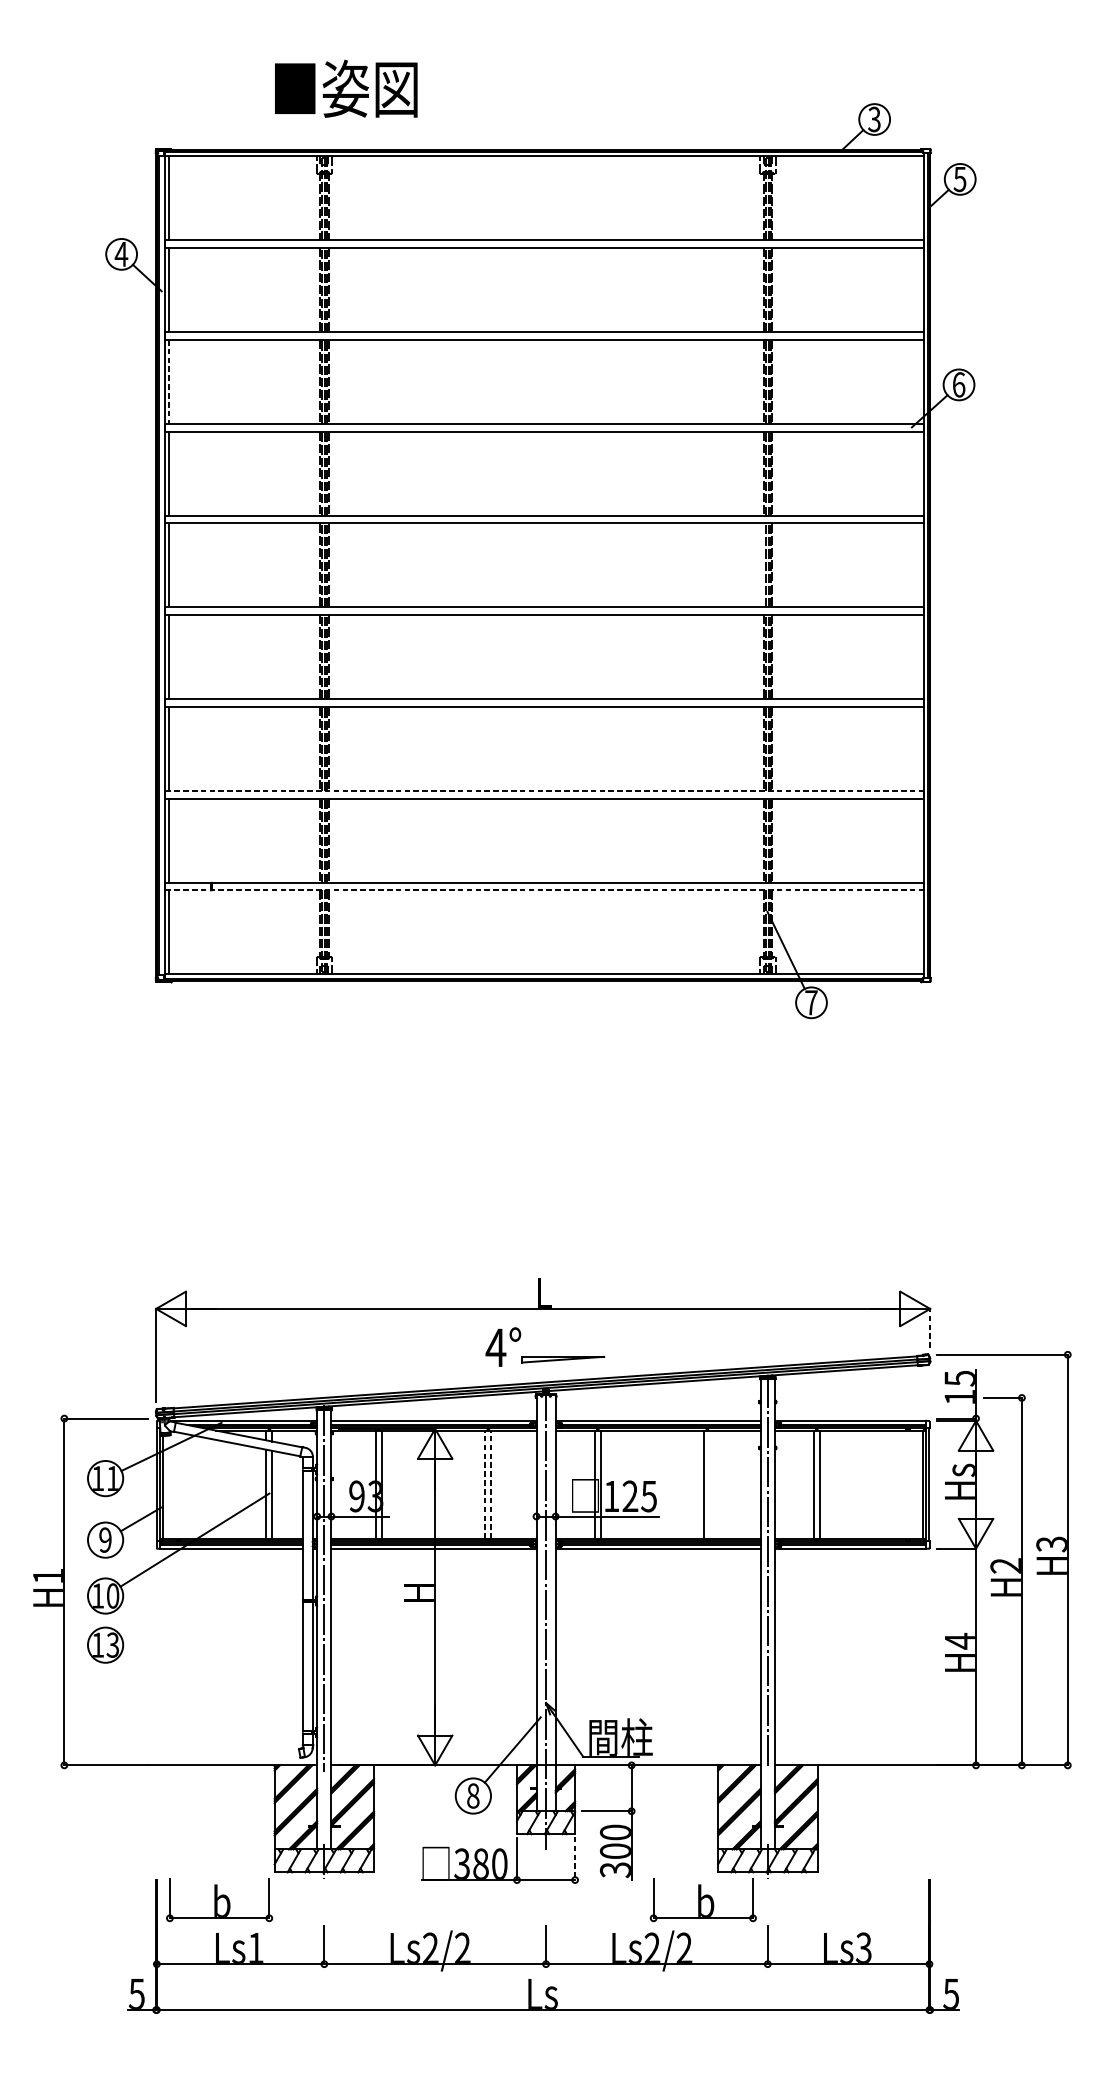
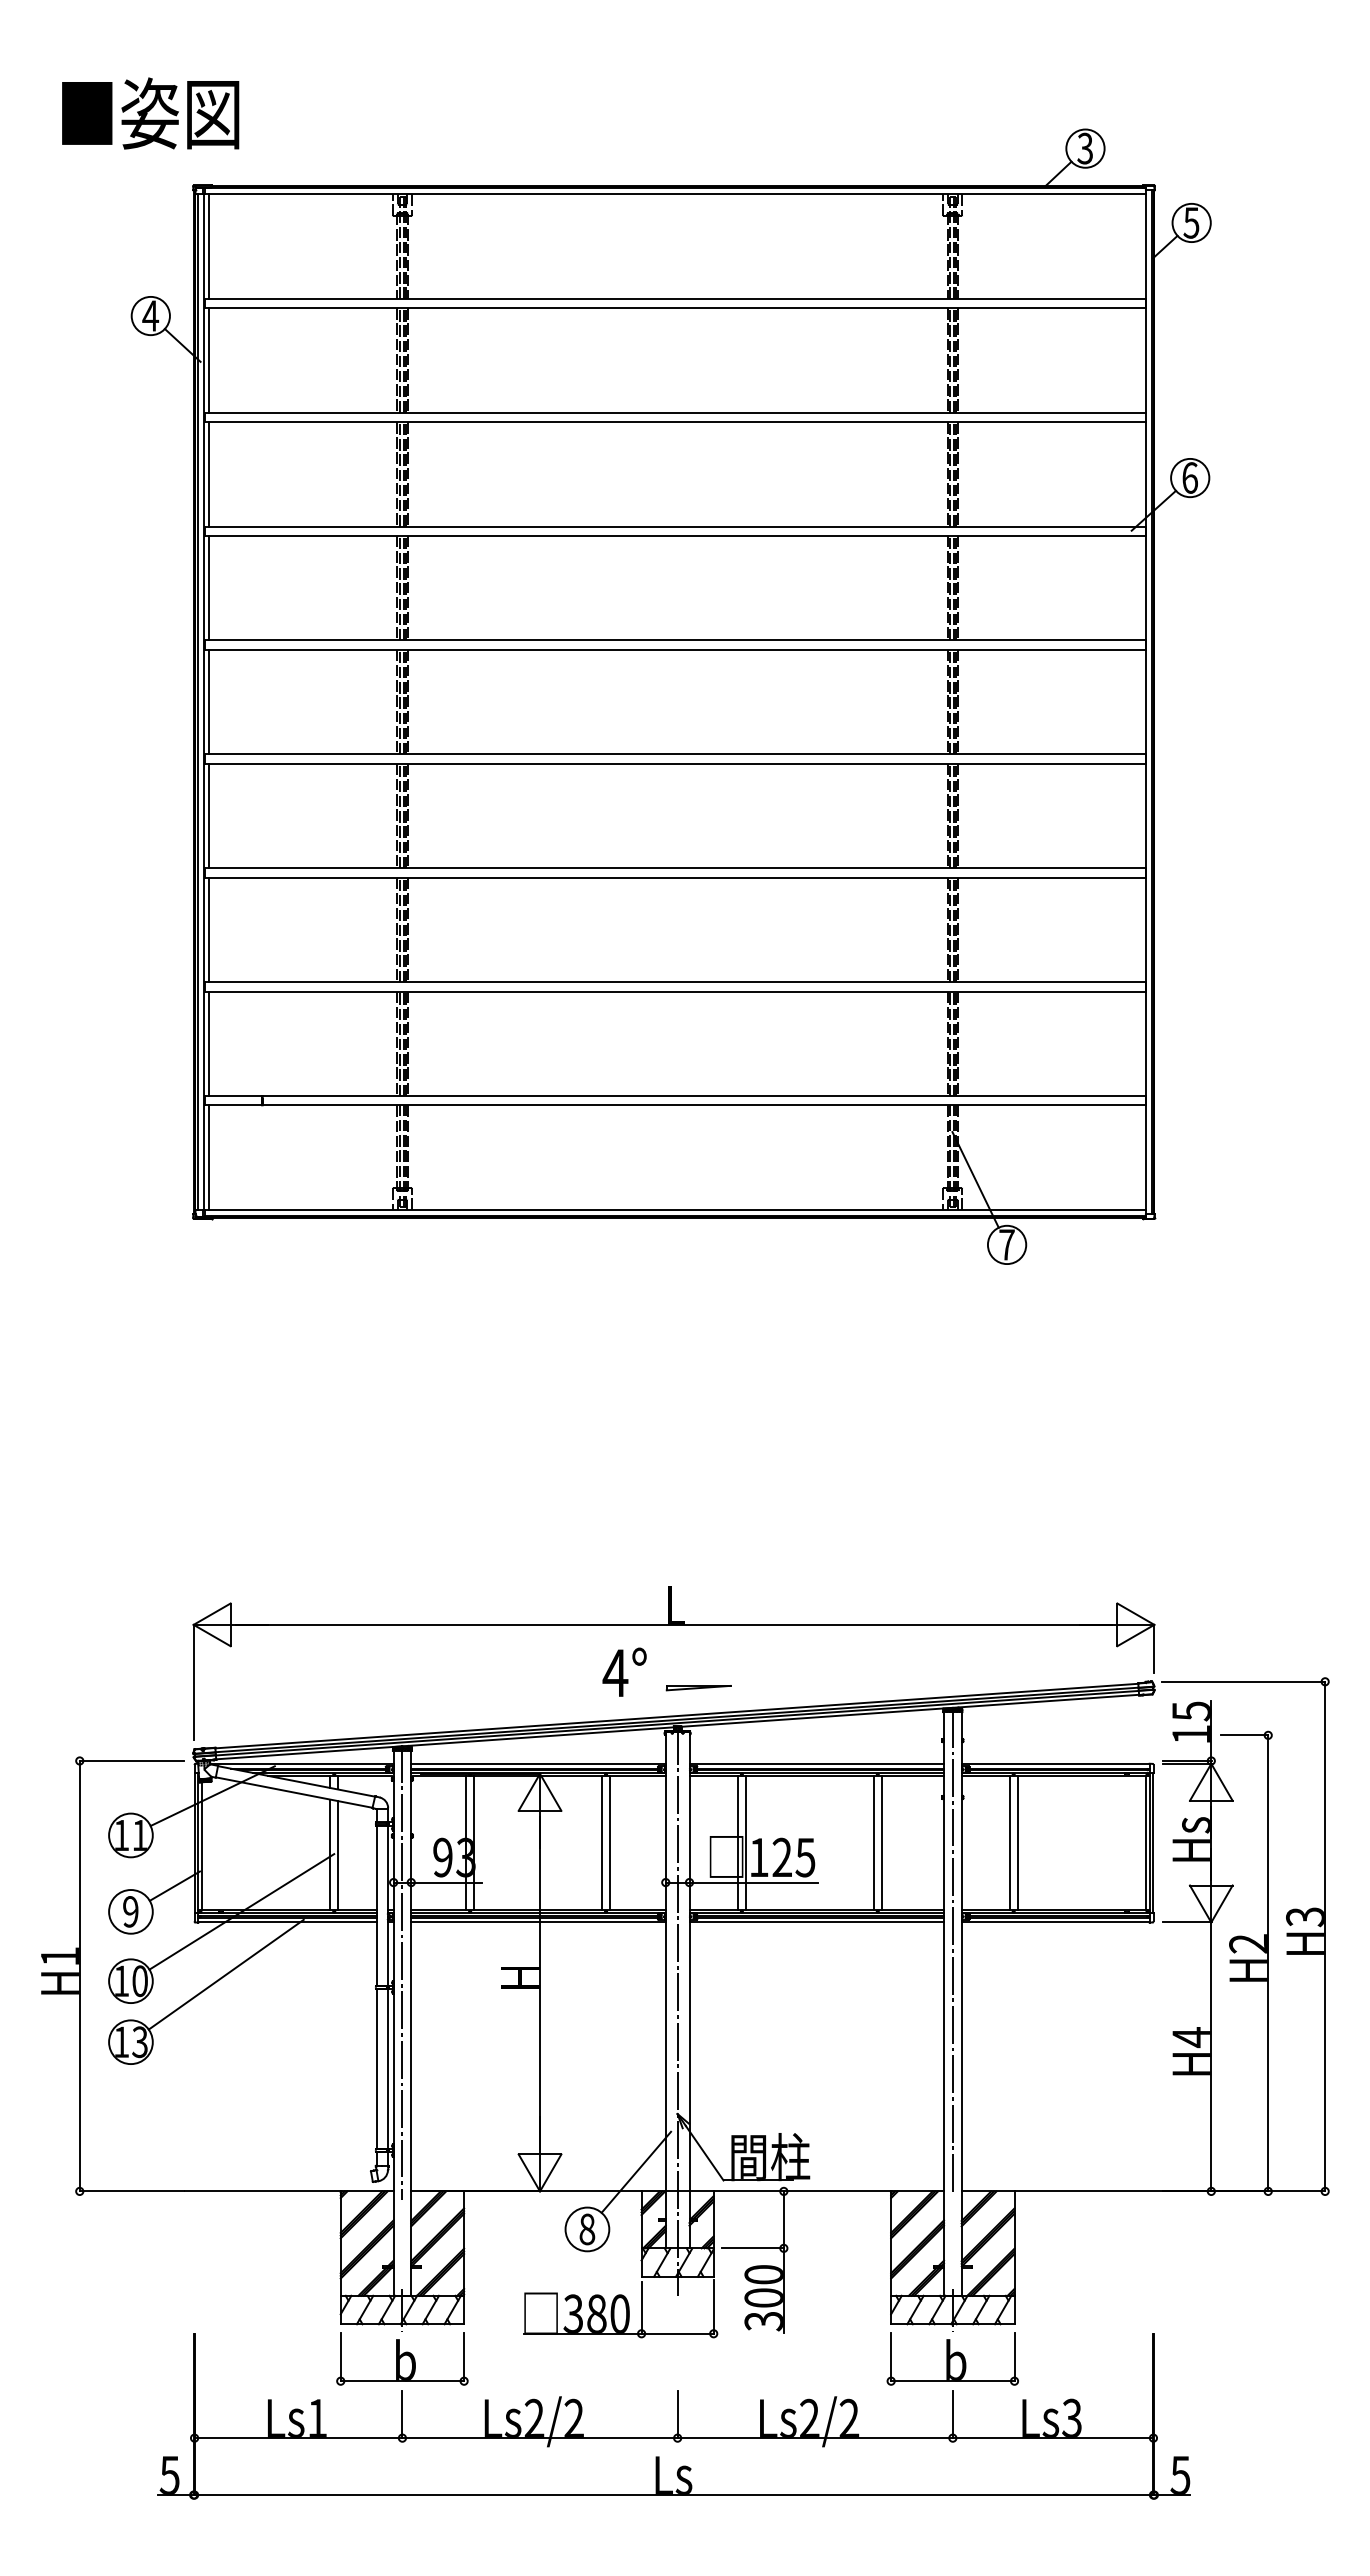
text: (346, 88) -> (150, 113), moved
line: (168, 382) -> (209, 474), dashed -> solid
line: (763, 564) -> (947, 701), added
line: (544, 791) -> (675, 982), dashed -> solid
line: (544, 890) -> (675, 1105), dashed -> solid
line: (930, 1327) -> (1154, 1648), dashed -> solid
part: (562, 1360) -> (698, 1688), size x0.62
line: (485, 1484) -> (602, 1842), dashed -> solid
line: (491, 1484) -> (609, 1842), dashed -> solid
line: (710, 1484) -> (881, 1842), added
line: (181, 1590) -> (225, 1974), added
line: (574, 1858) -> (713, 2307), dashed -> solid
part: (219, 1900) -> (402, 2358), moved
part: (703, 1900) -> (952, 2358), moved

